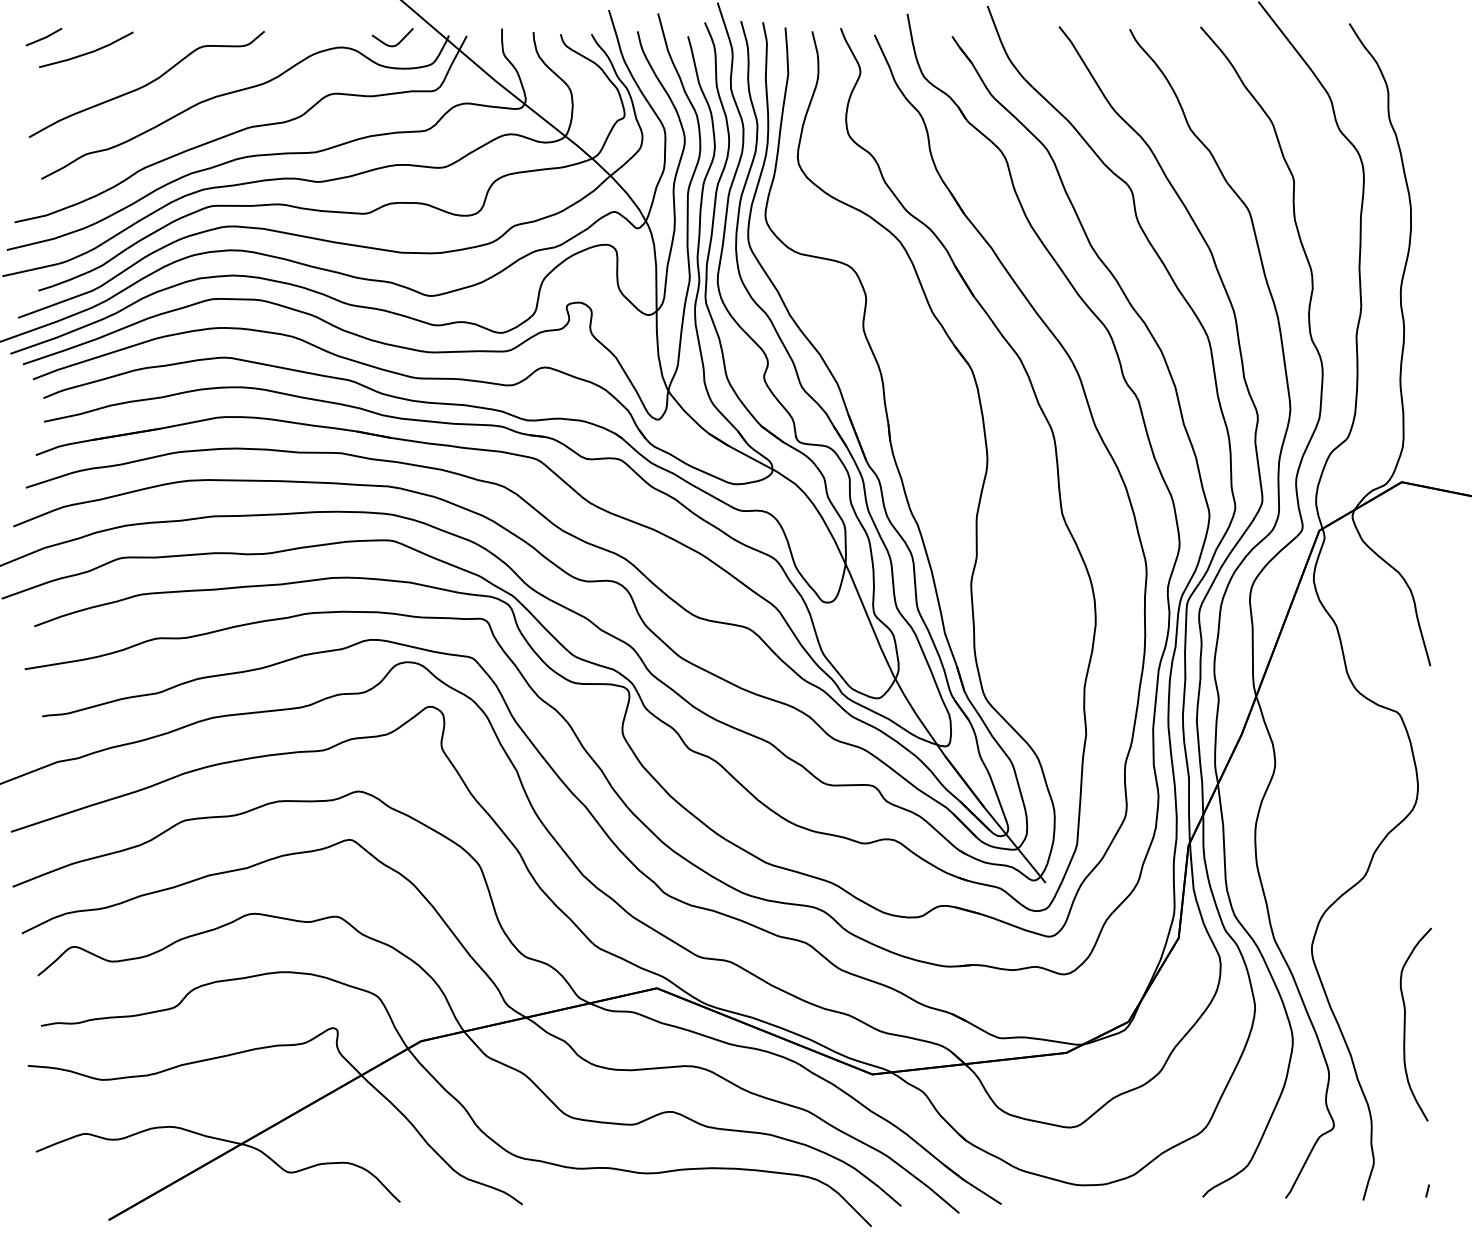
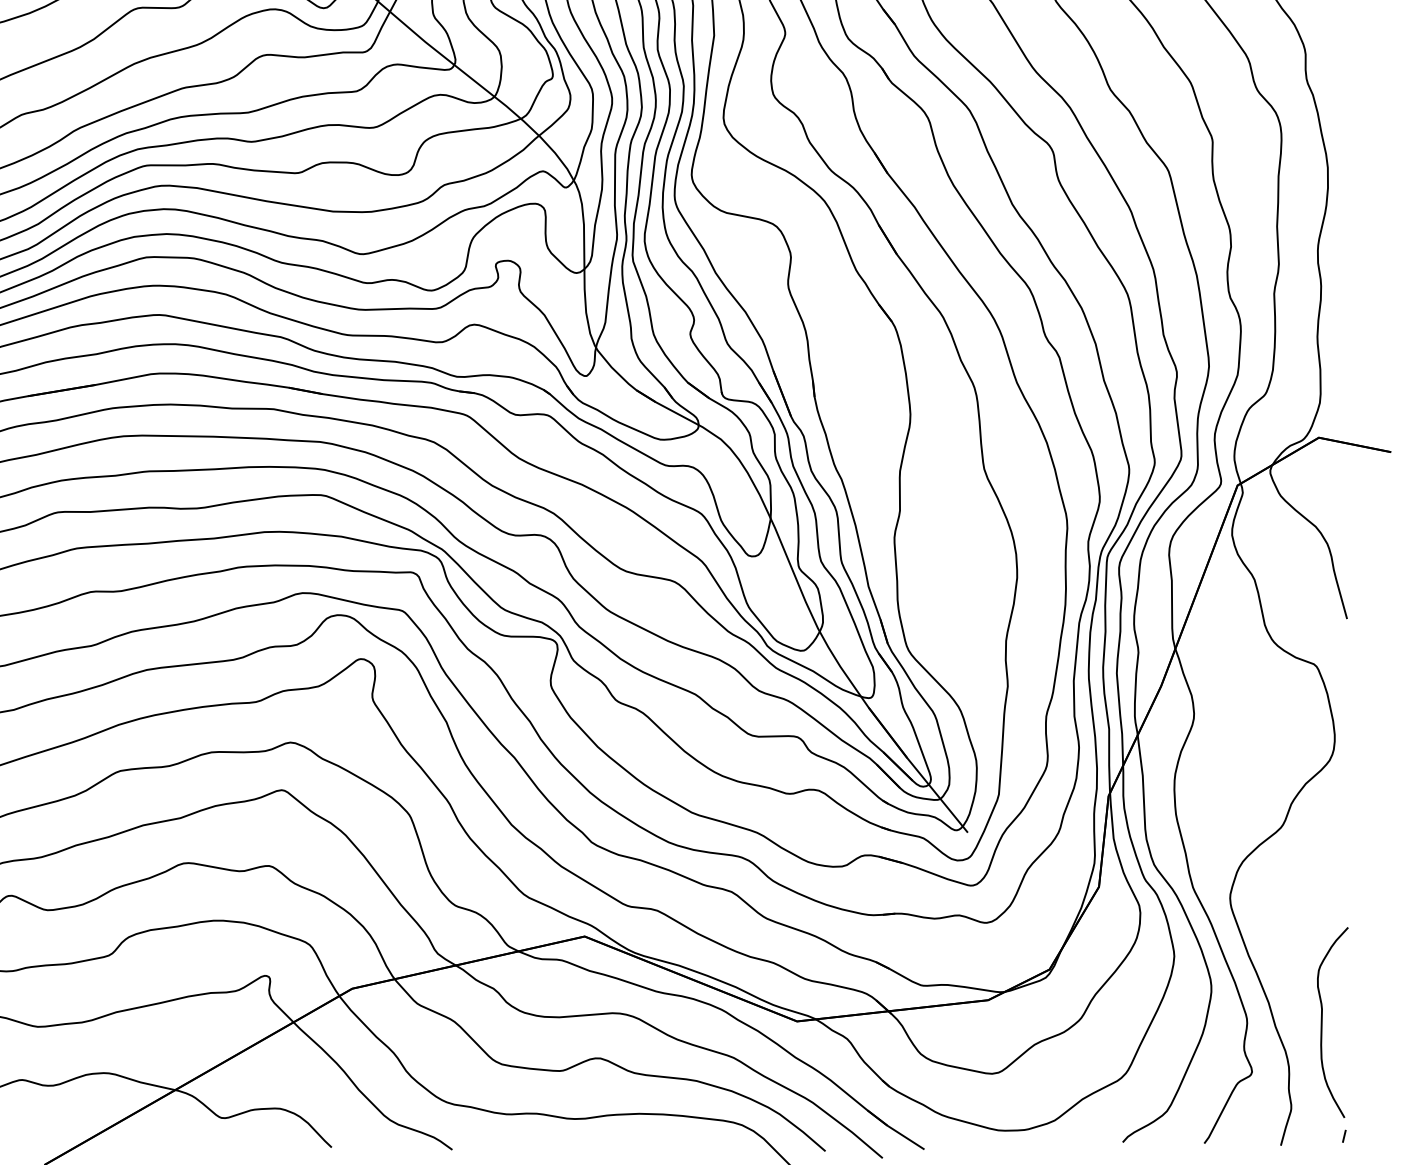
curve: (1405, 1024) -> (1322, 1022), moved

